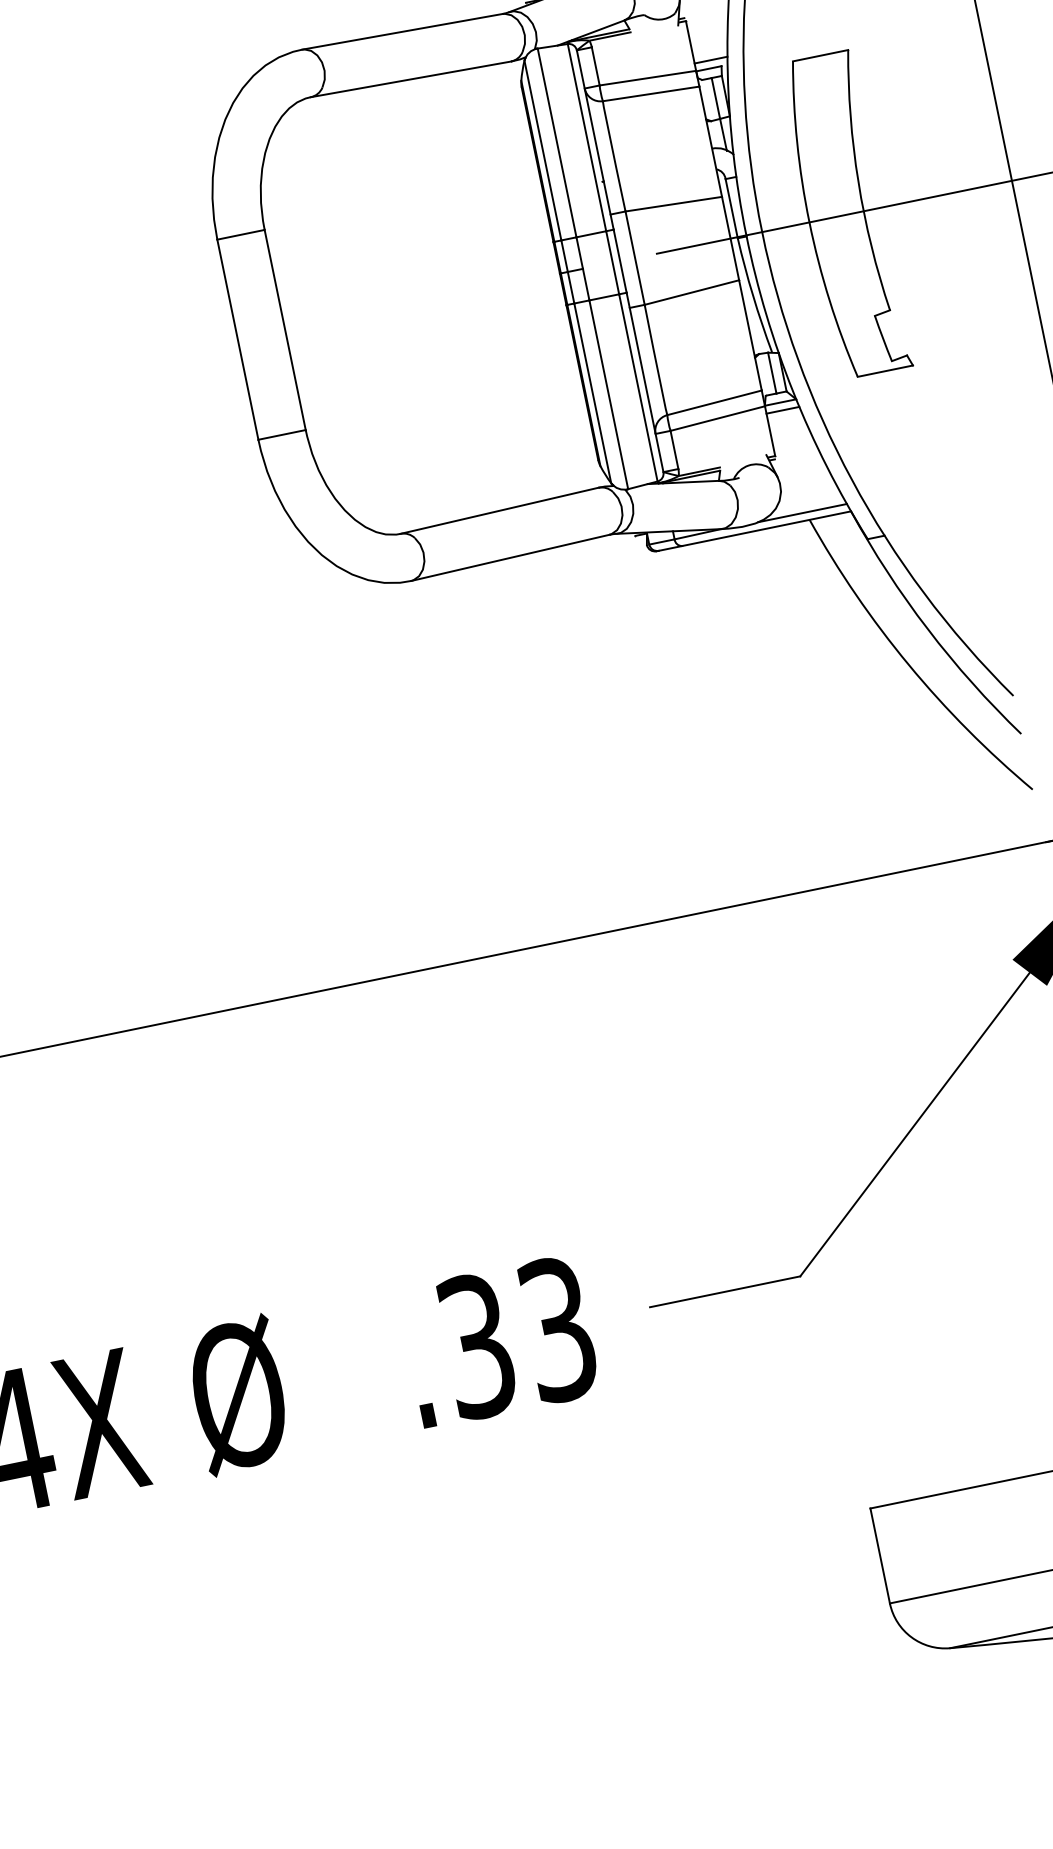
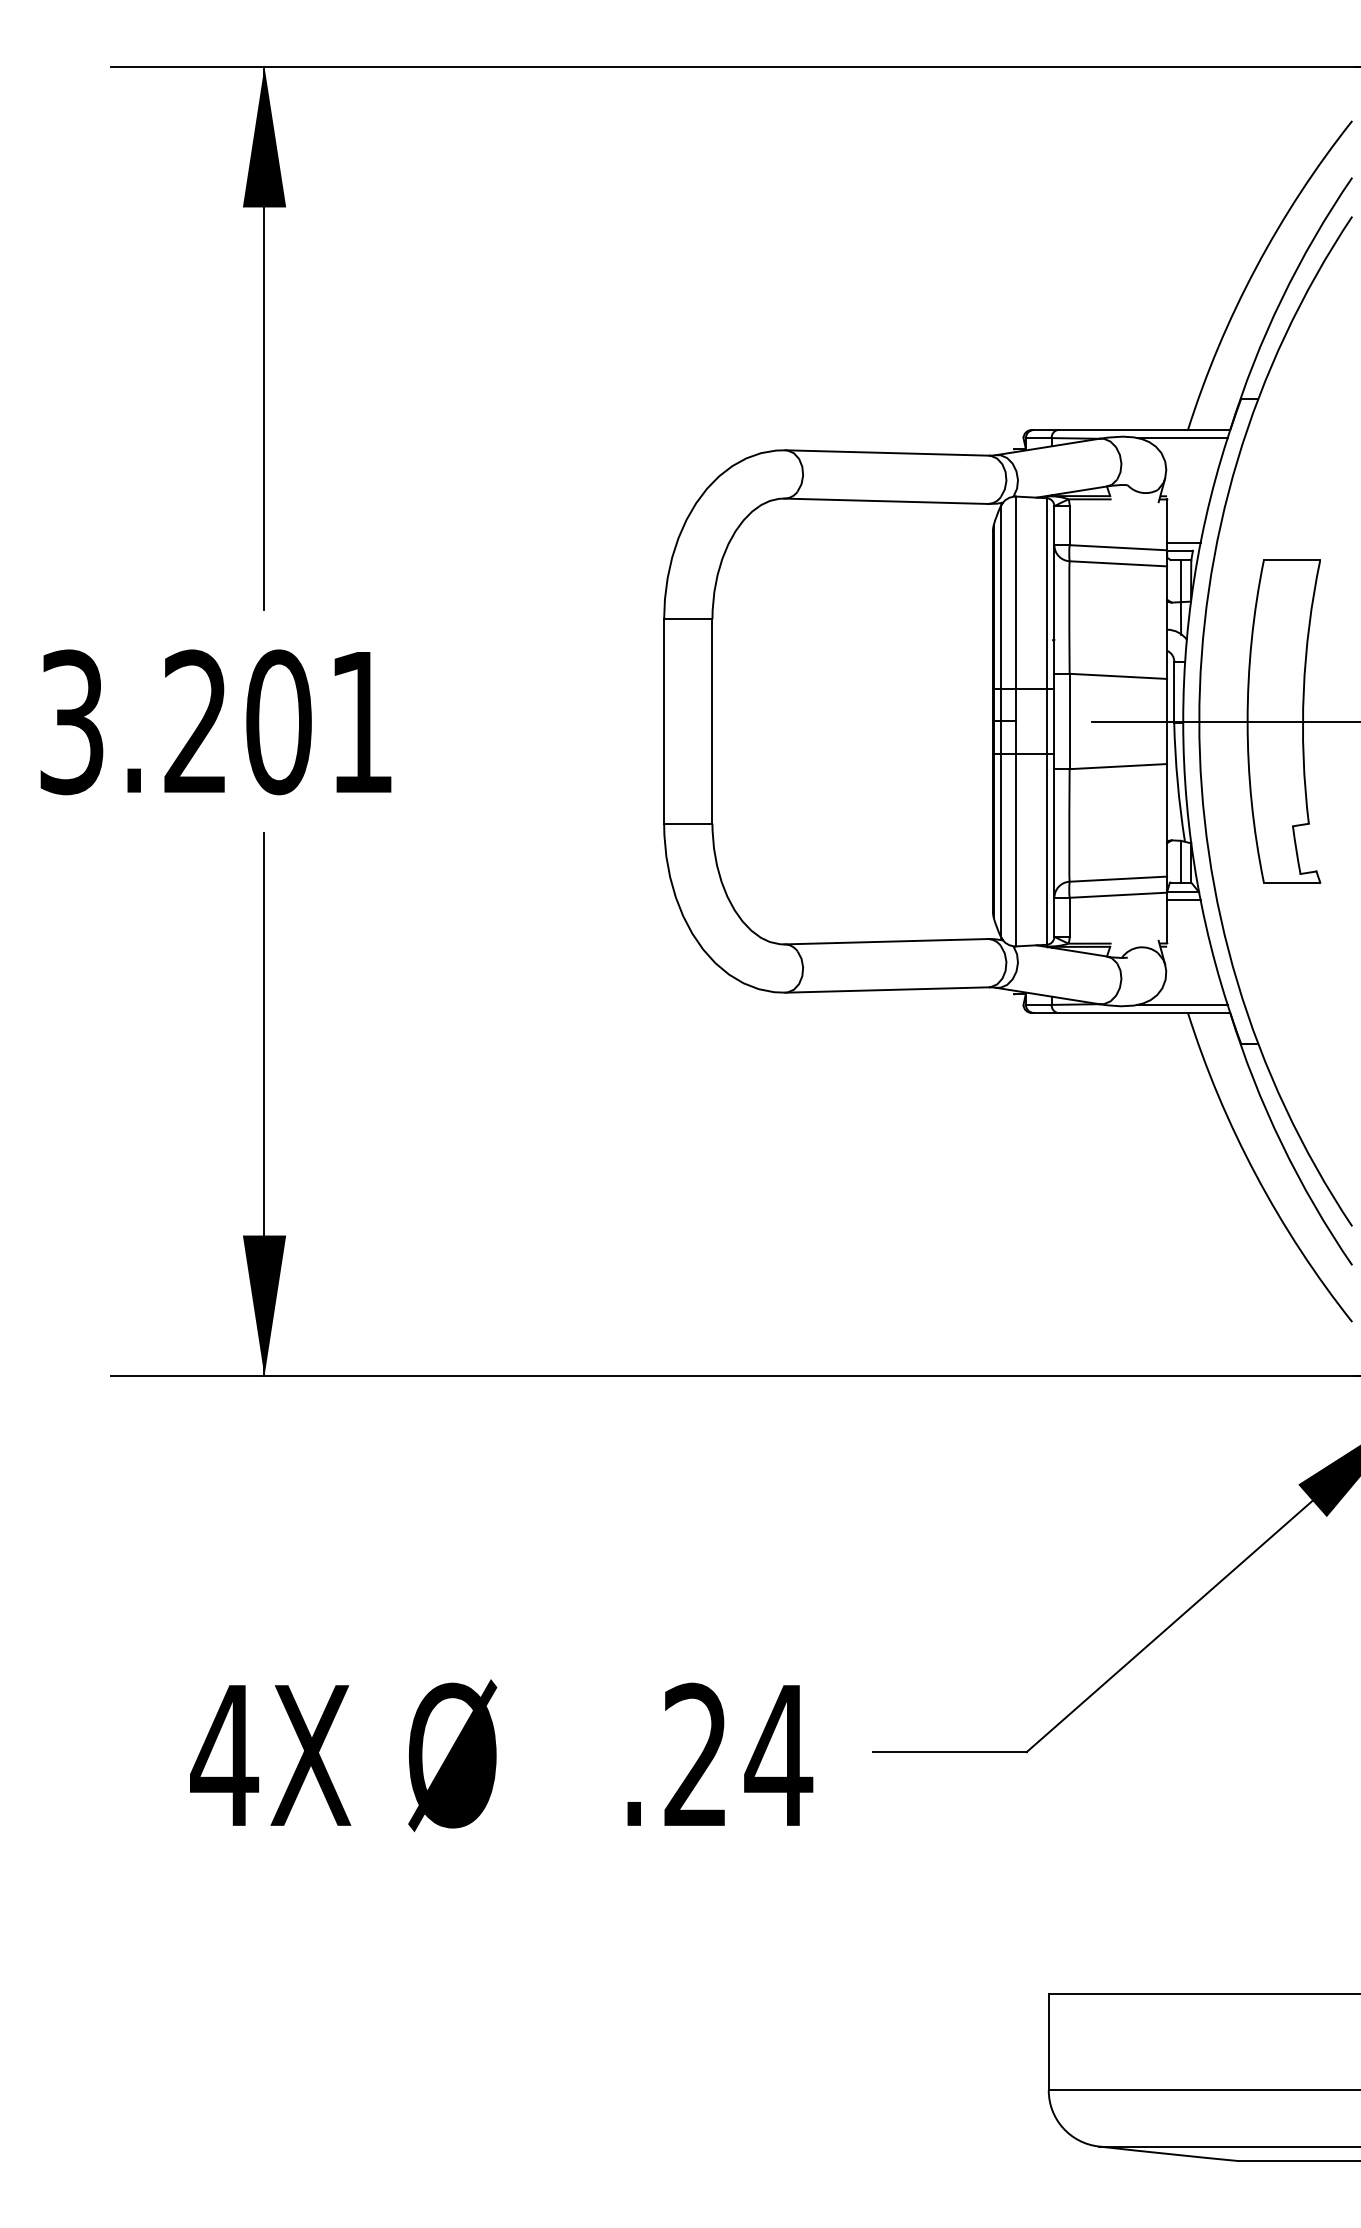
text: (518, 1337) -> (738, 1755), .33 -> .24

